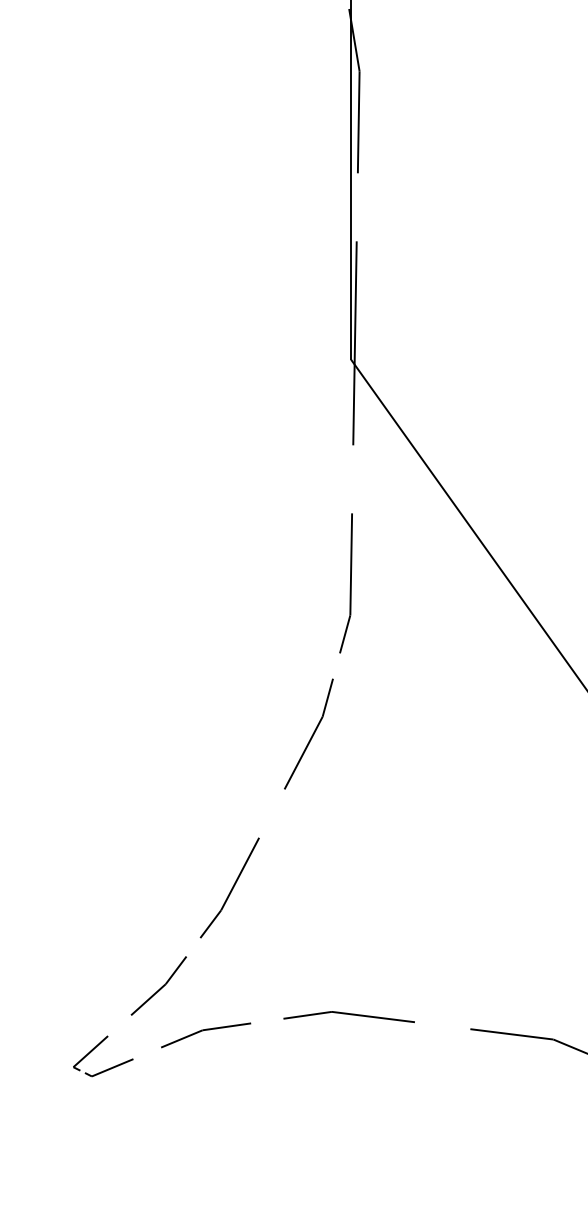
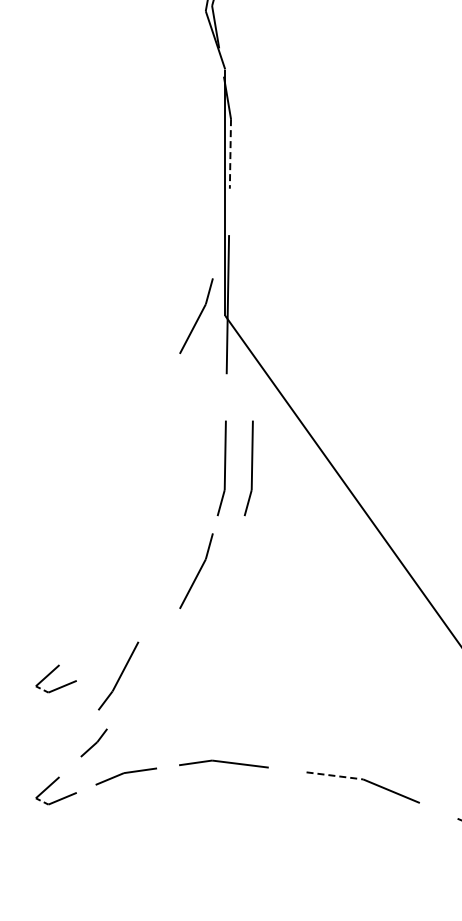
line: (358, 121) -> (230, 153), solid -> dashed
part: (308, 359) -> (196, 315), added
part: (385, 583) -> (248, 468), added
part: (96, 884) -> (51, 673), added
part: (229, 887) -> (118, 675), moved
part: (157, 985) -> (93, 742), size x0.7
line: (511, 1033) -> (334, 775), solid -> dashed

